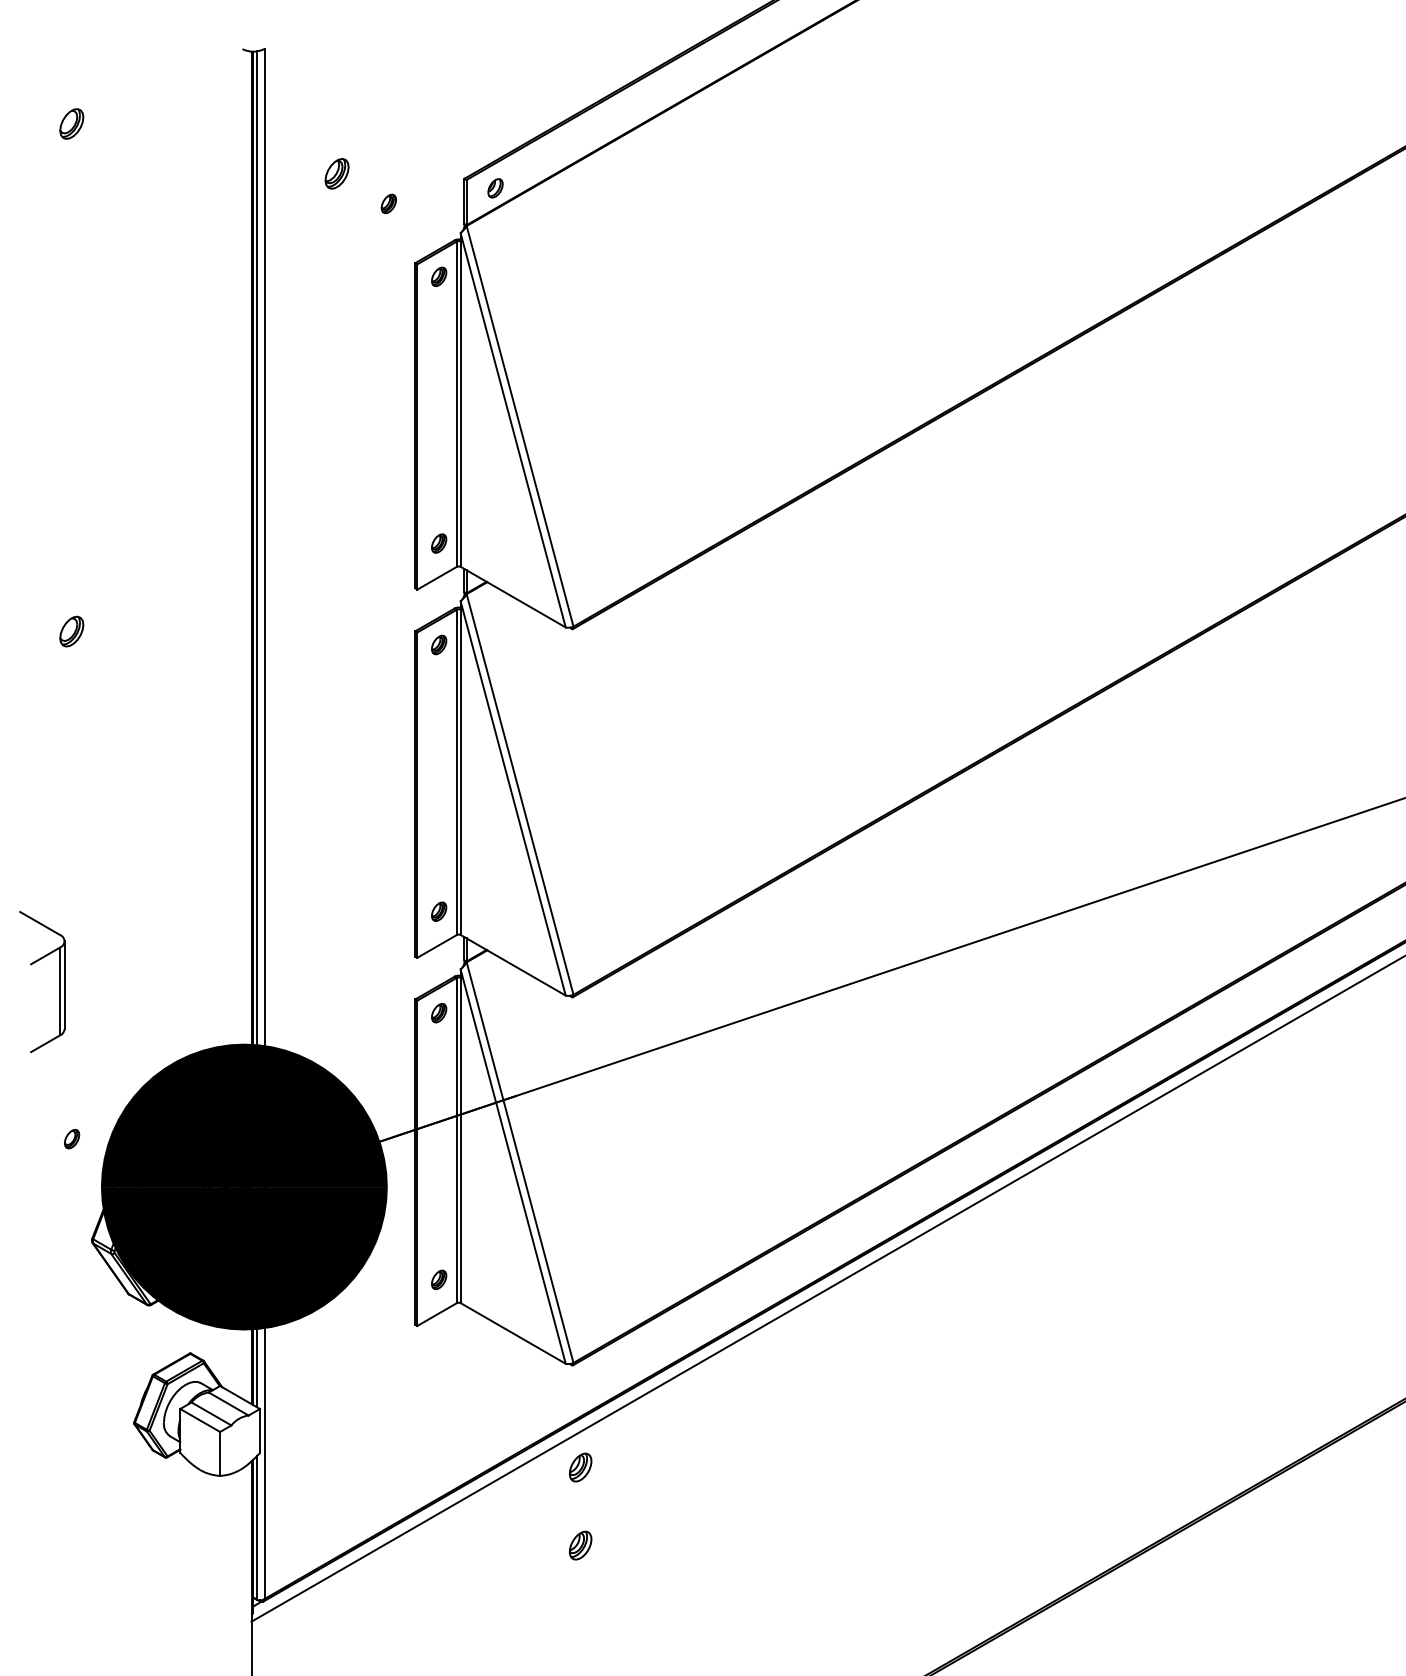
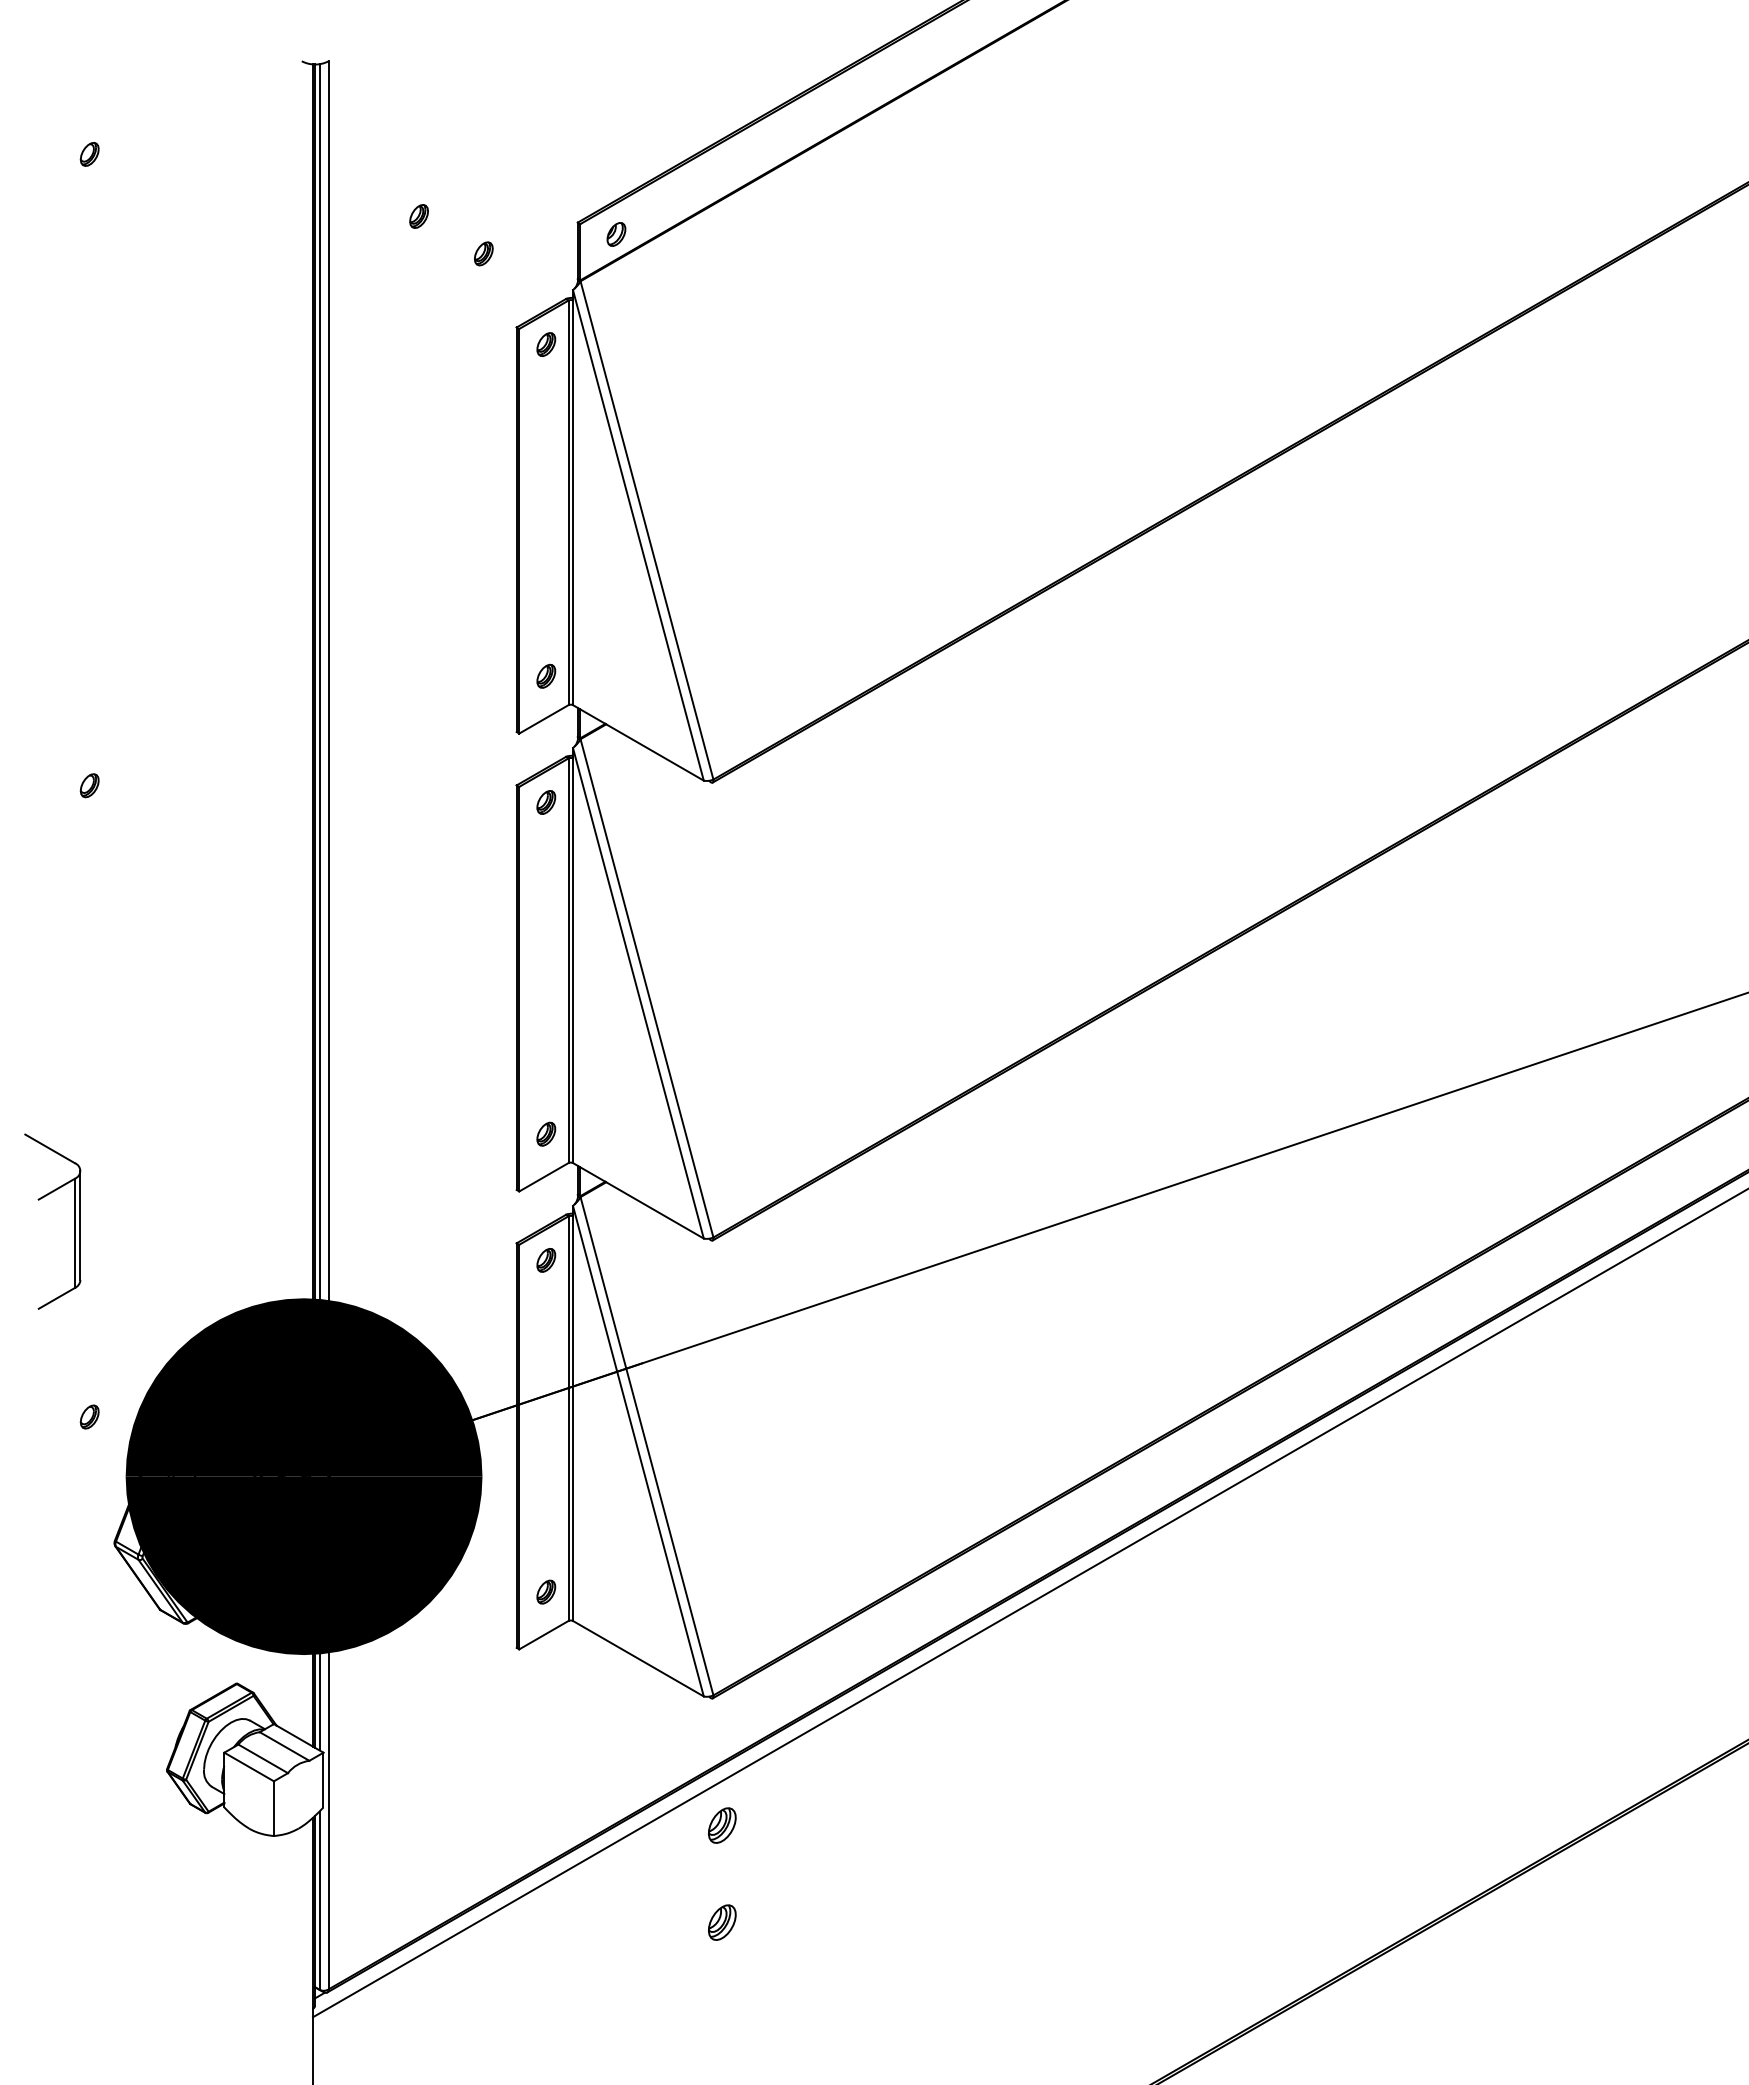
part: (72, 123) -> (90, 153), size x0.62
part: (336, 173) -> (418, 215), size x0.62
part: (72, 631) -> (90, 785), size x0.62

